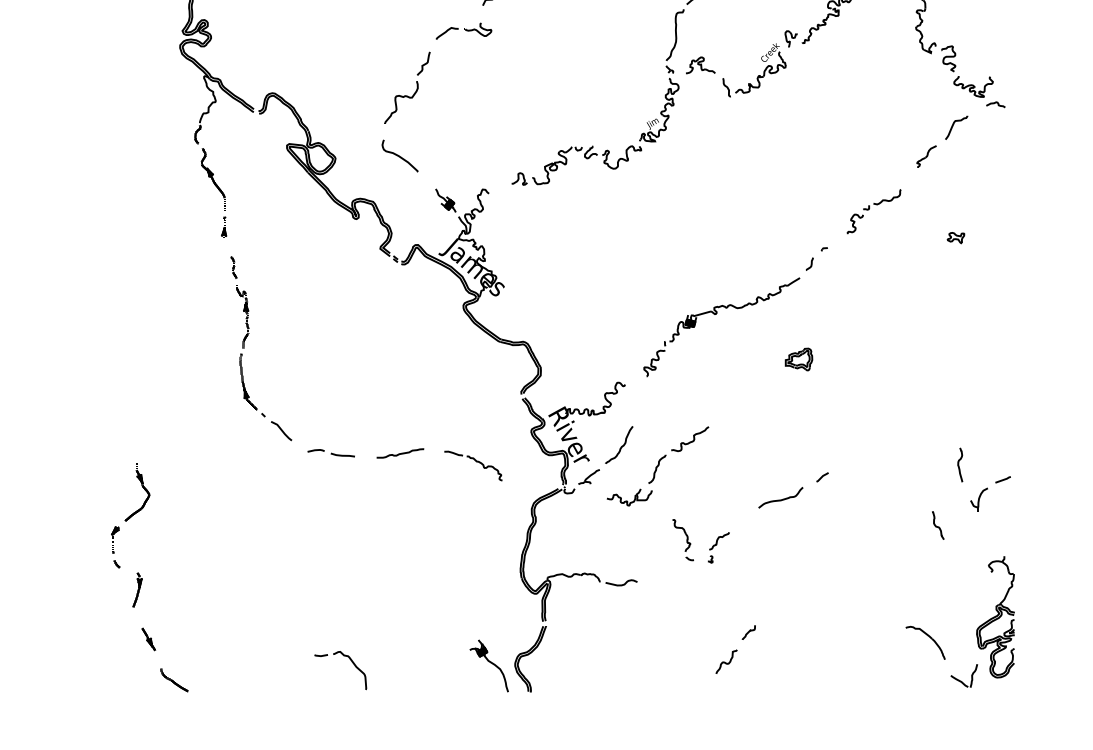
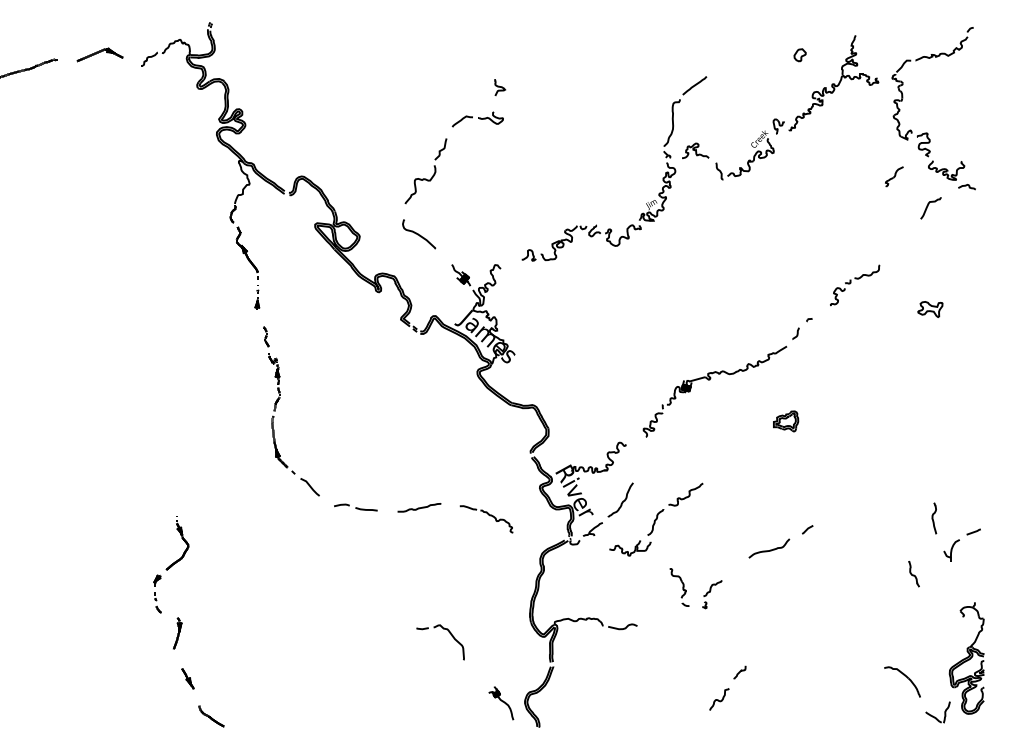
part: (926, 156) -> (894, 176), moved
part: (956, 237) -> (930, 309), size x1.6
part: (352, 664) -> (451, 636), moved
part: (489, 666) -> (501, 703), size x0.7

